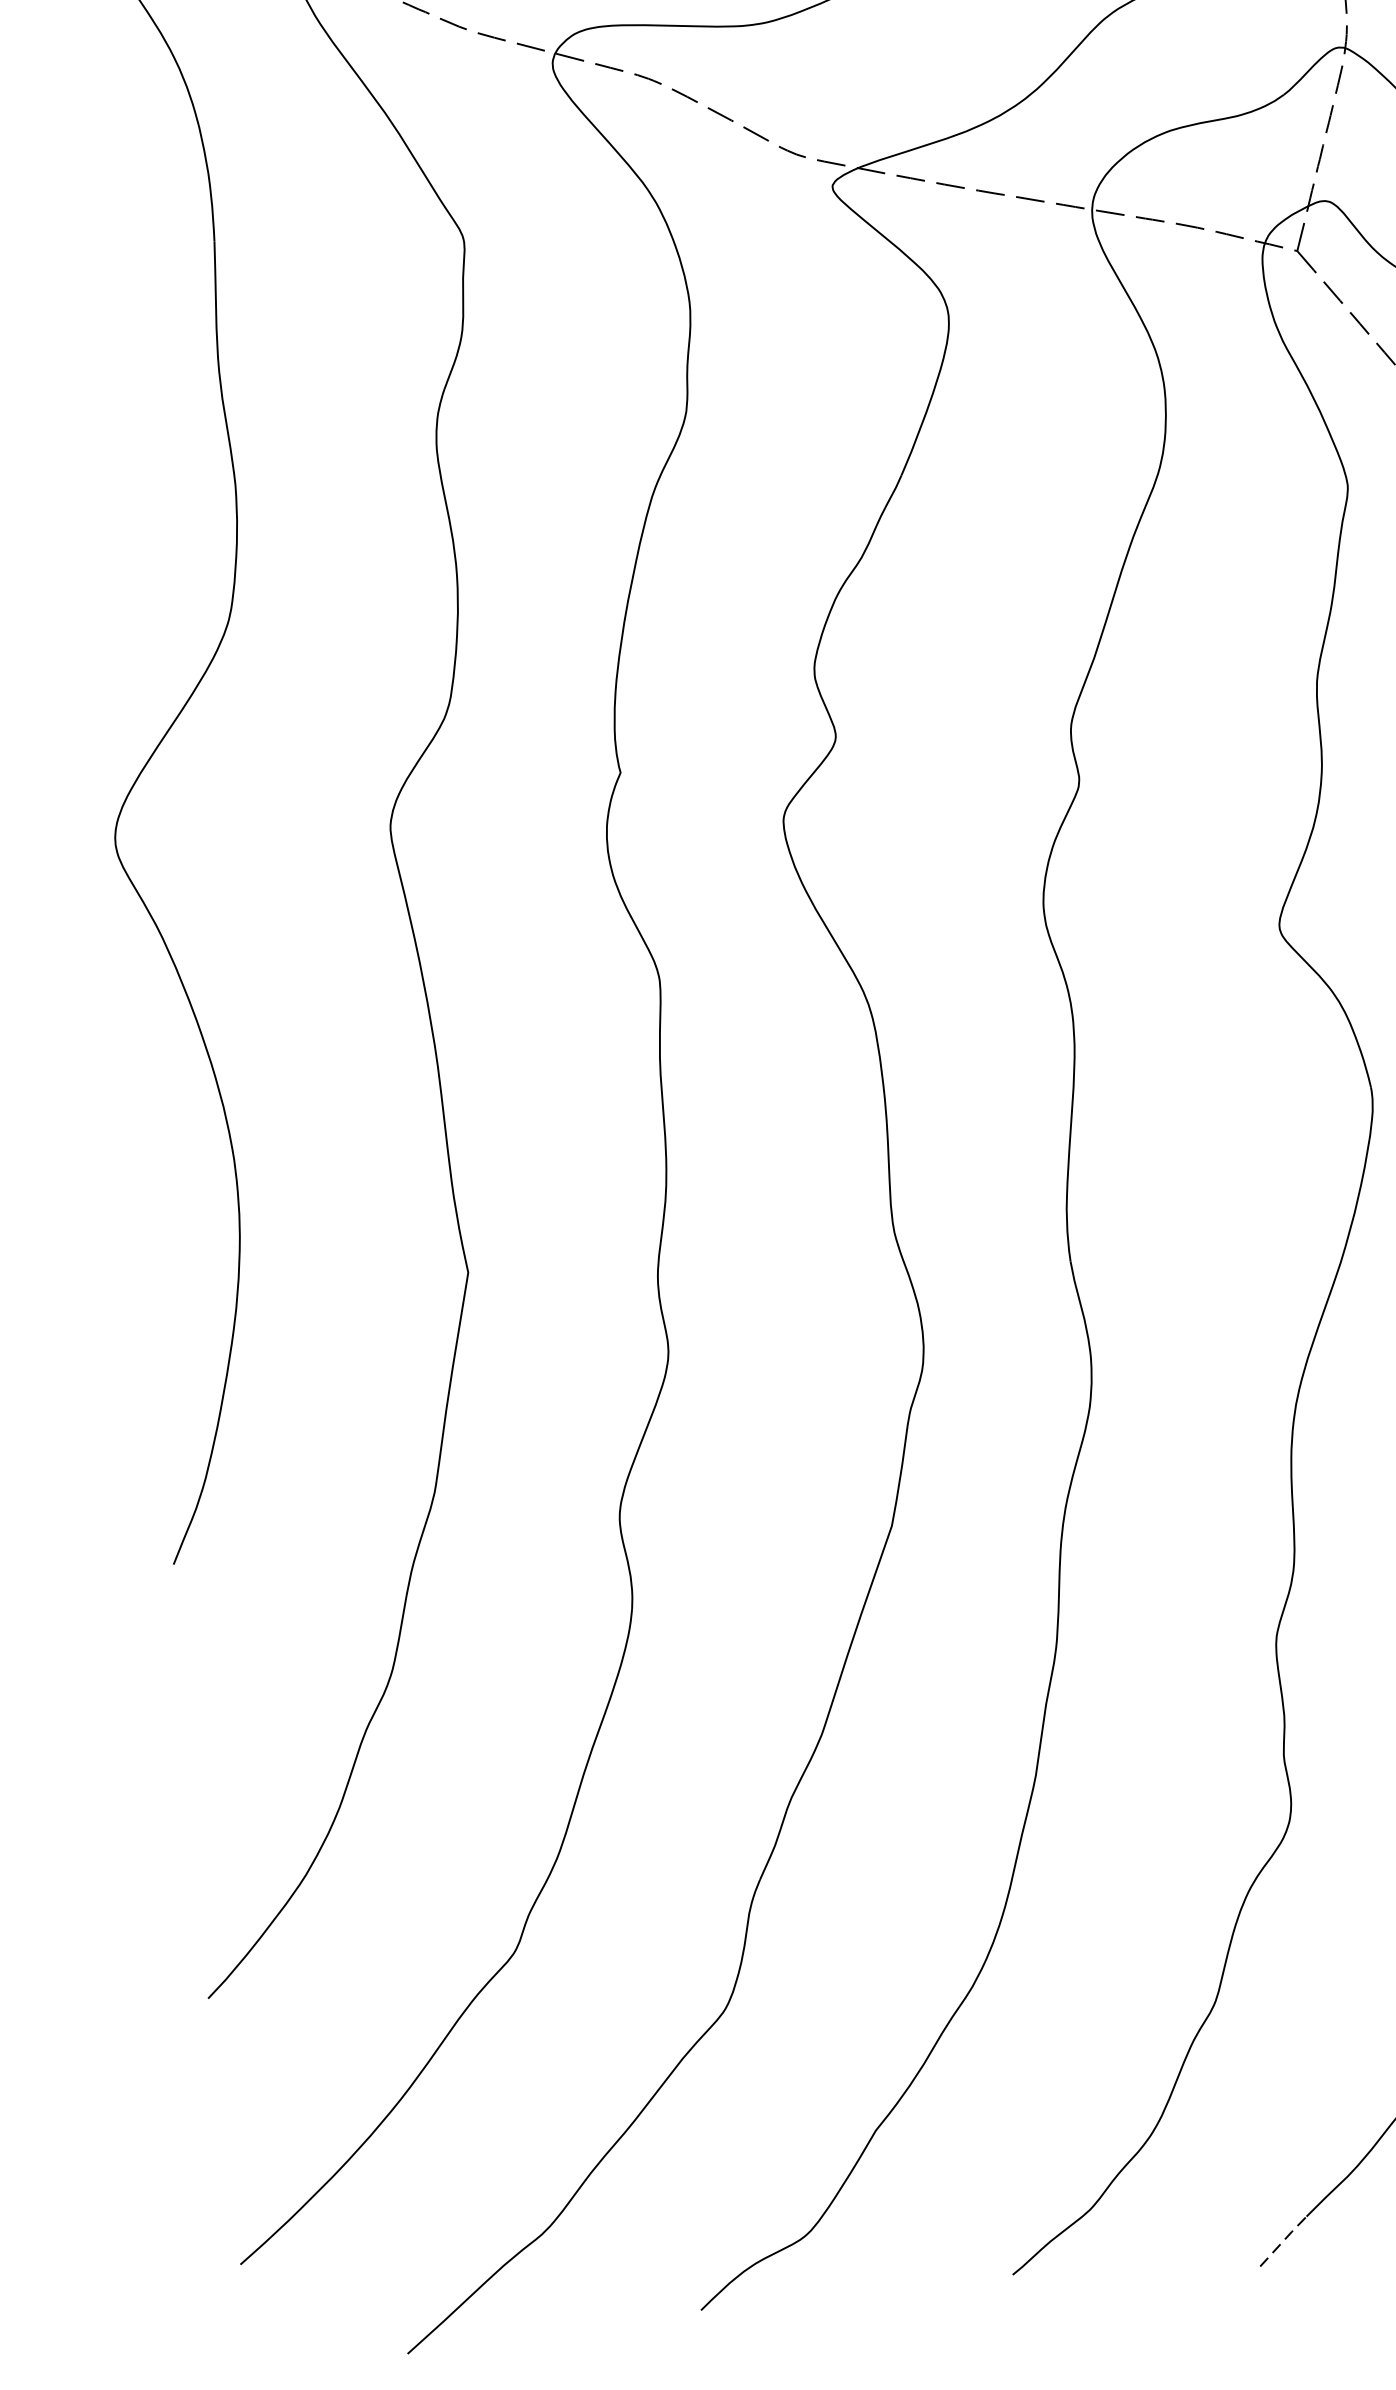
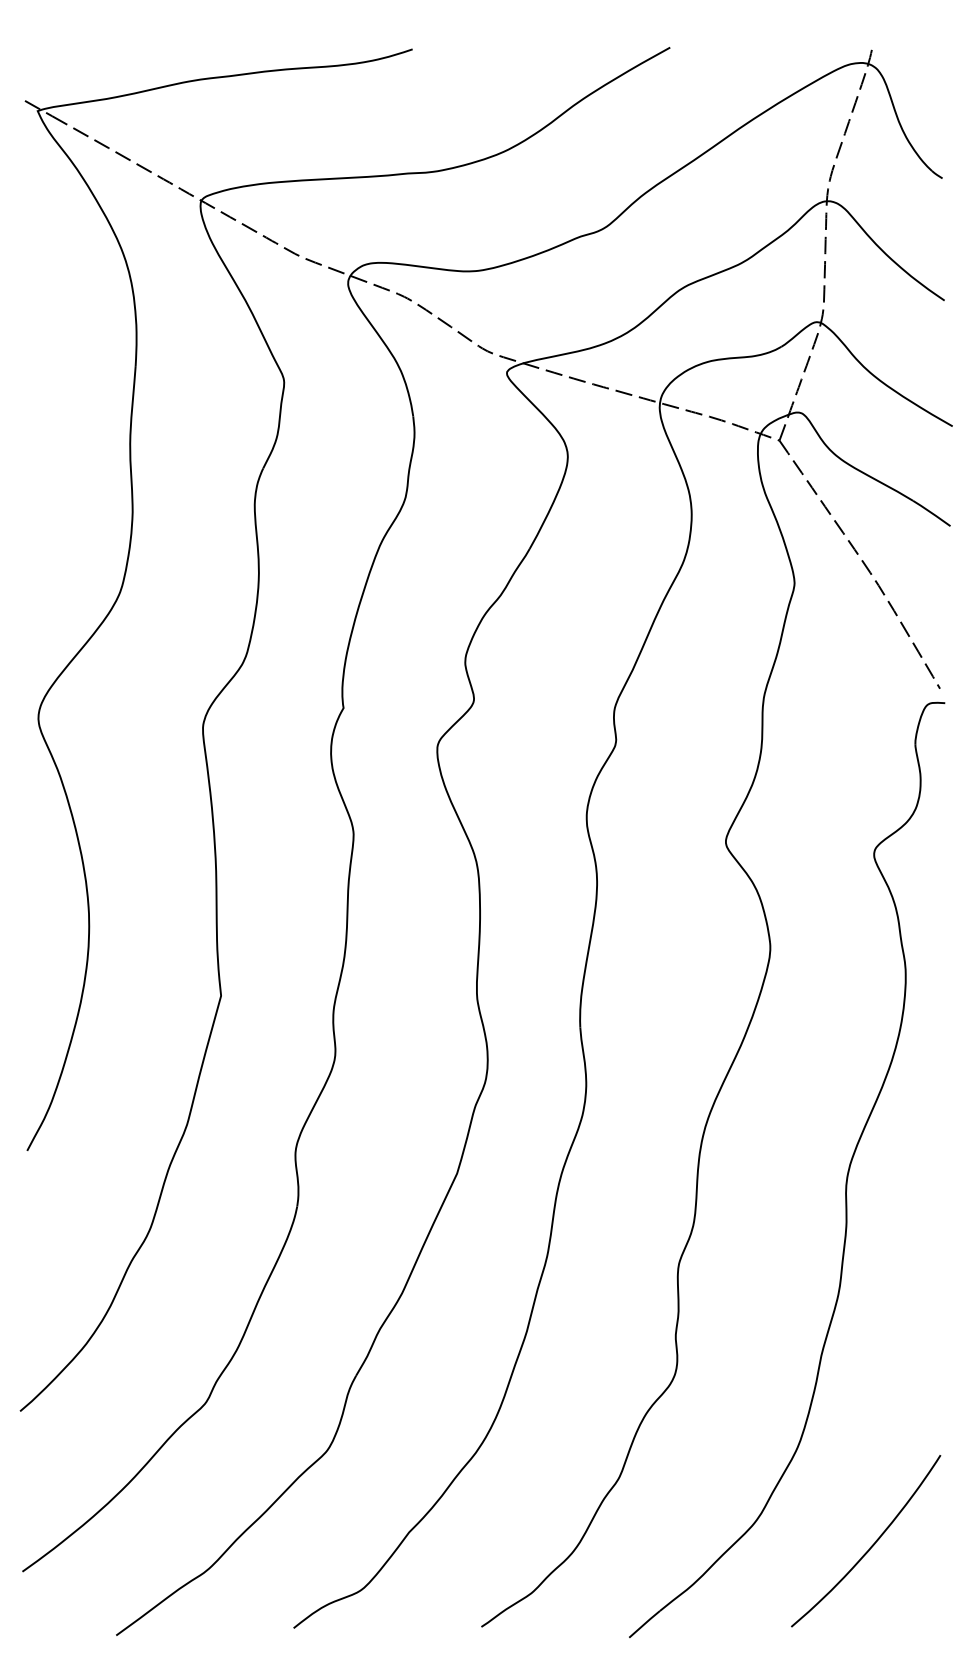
line: (1284, 2239) -> (645, 1623), dashed -> solid

